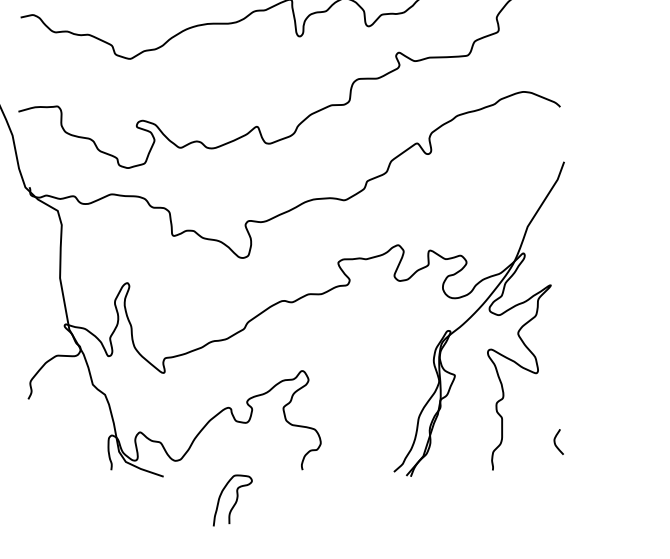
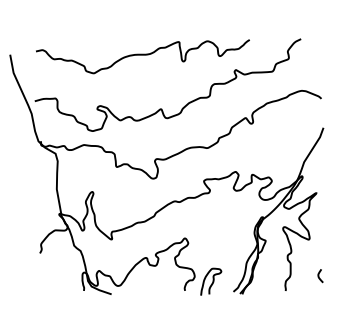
curve: (235, 499) -> (212, 281), moved

